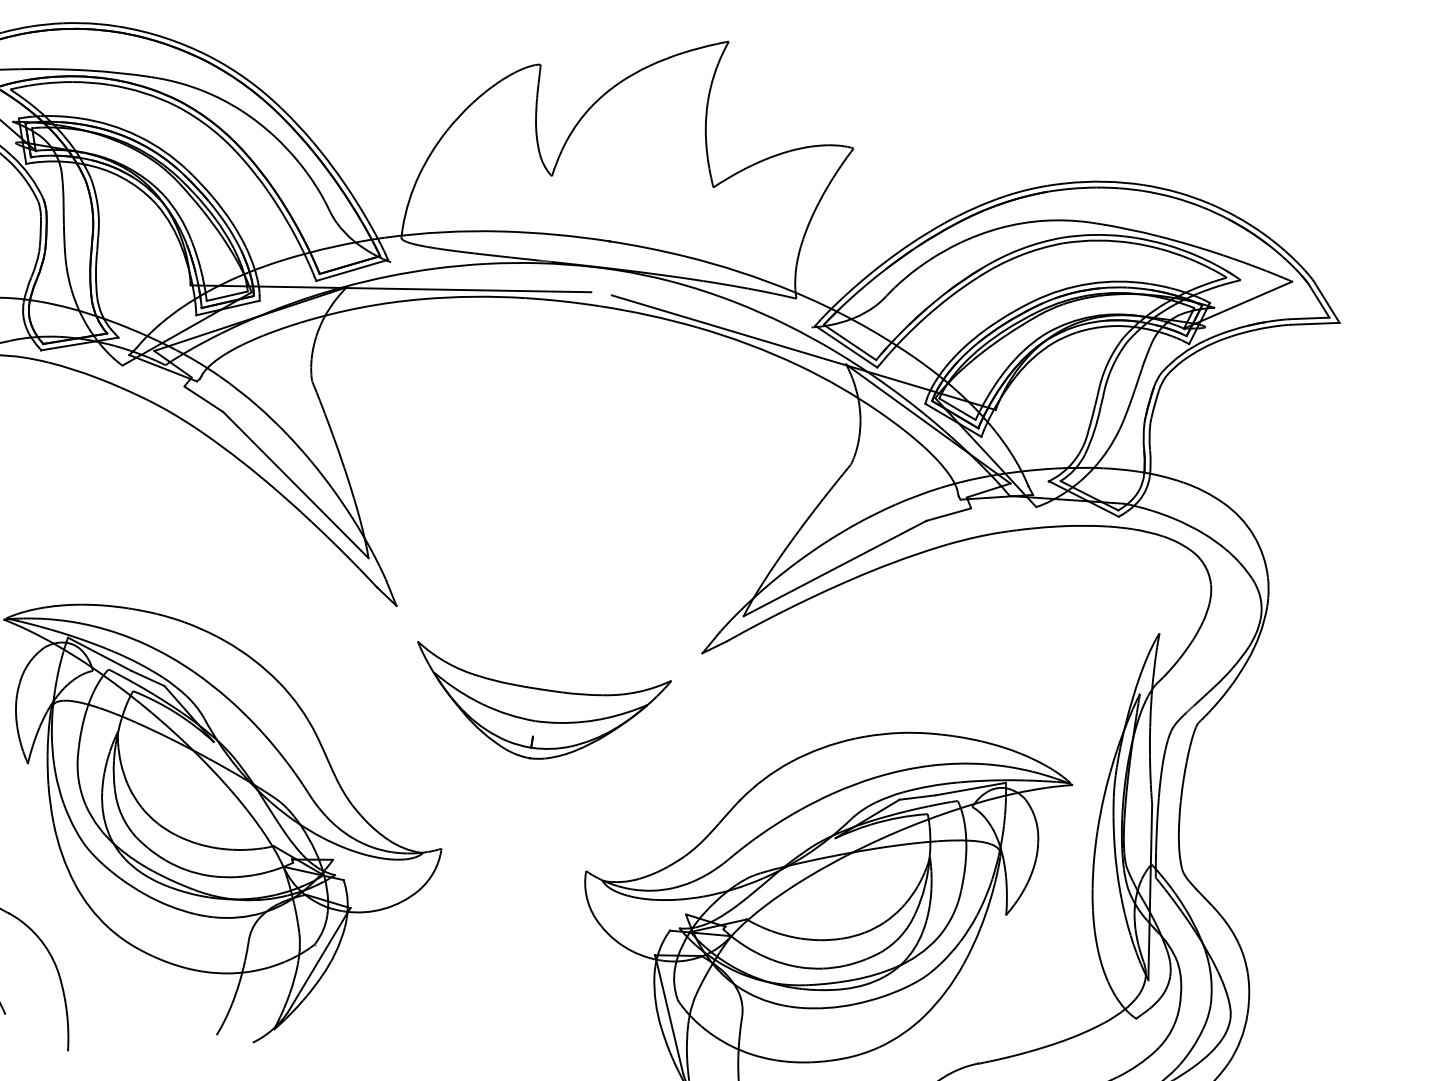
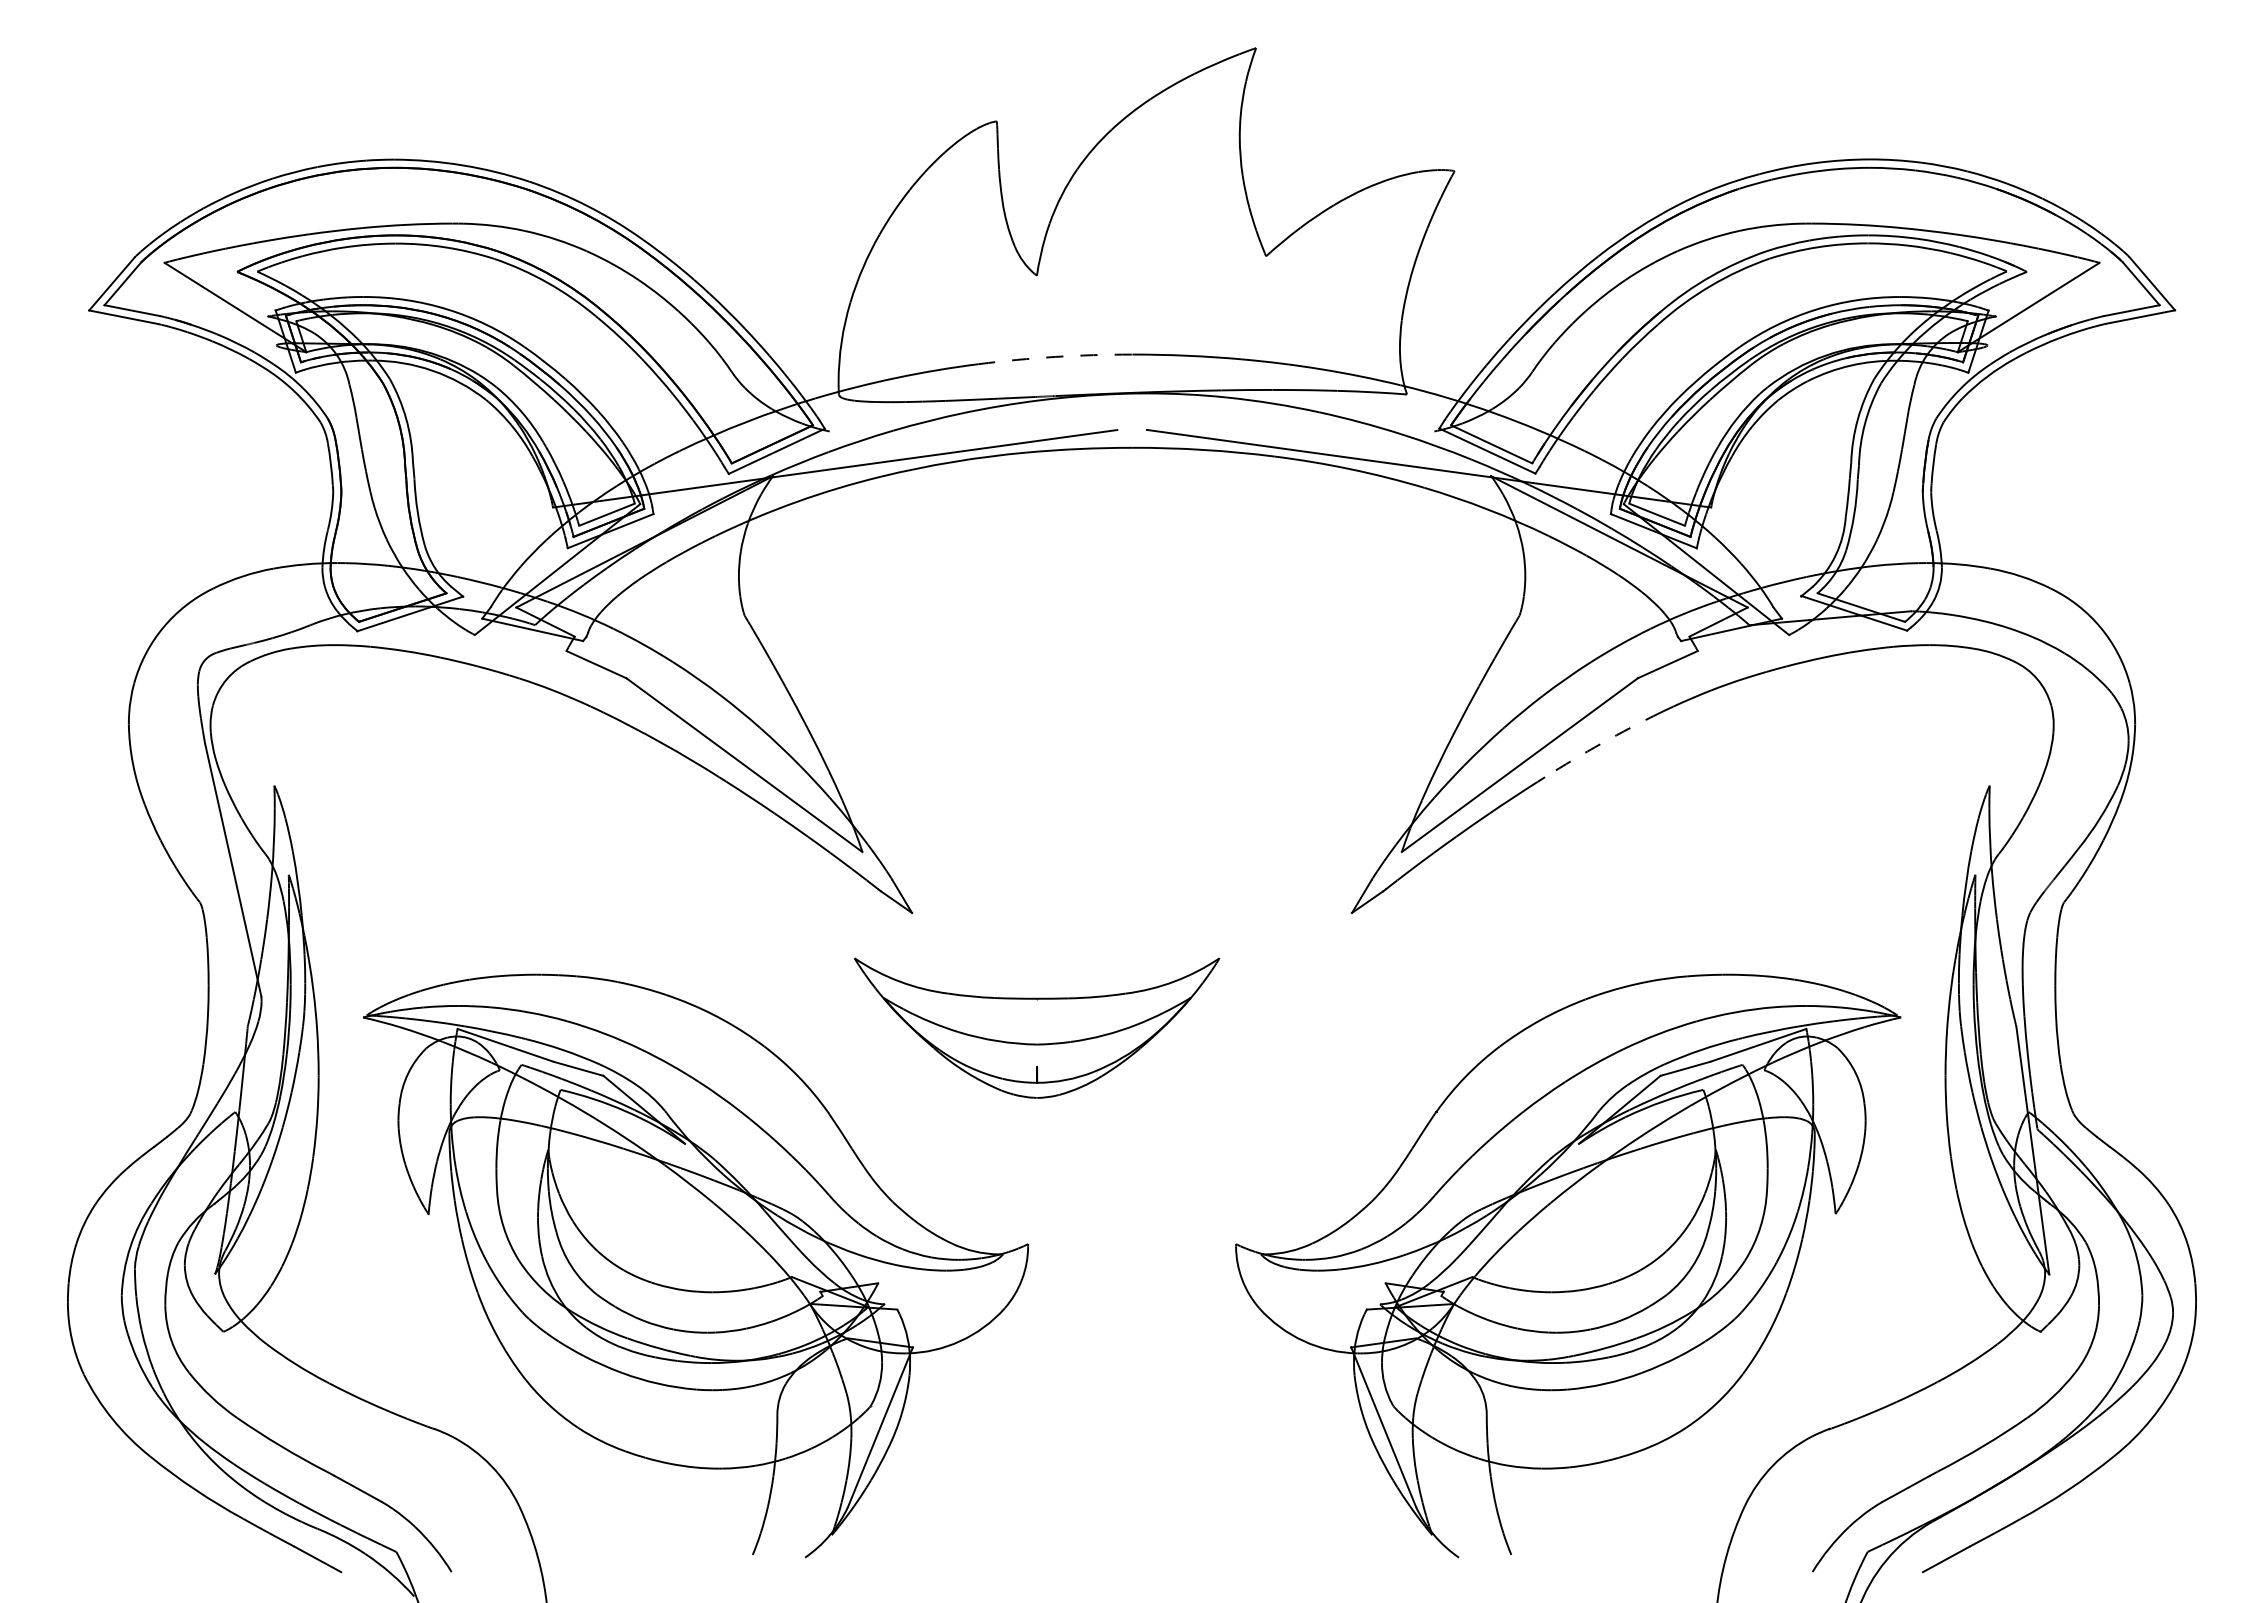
arc: (556, 234) -> (1055, 356), solid -> dashed
arc: (894, 562) -> (1602, 743), solid -> dashed
part: (537, 709) -> (1037, 1027), moved

